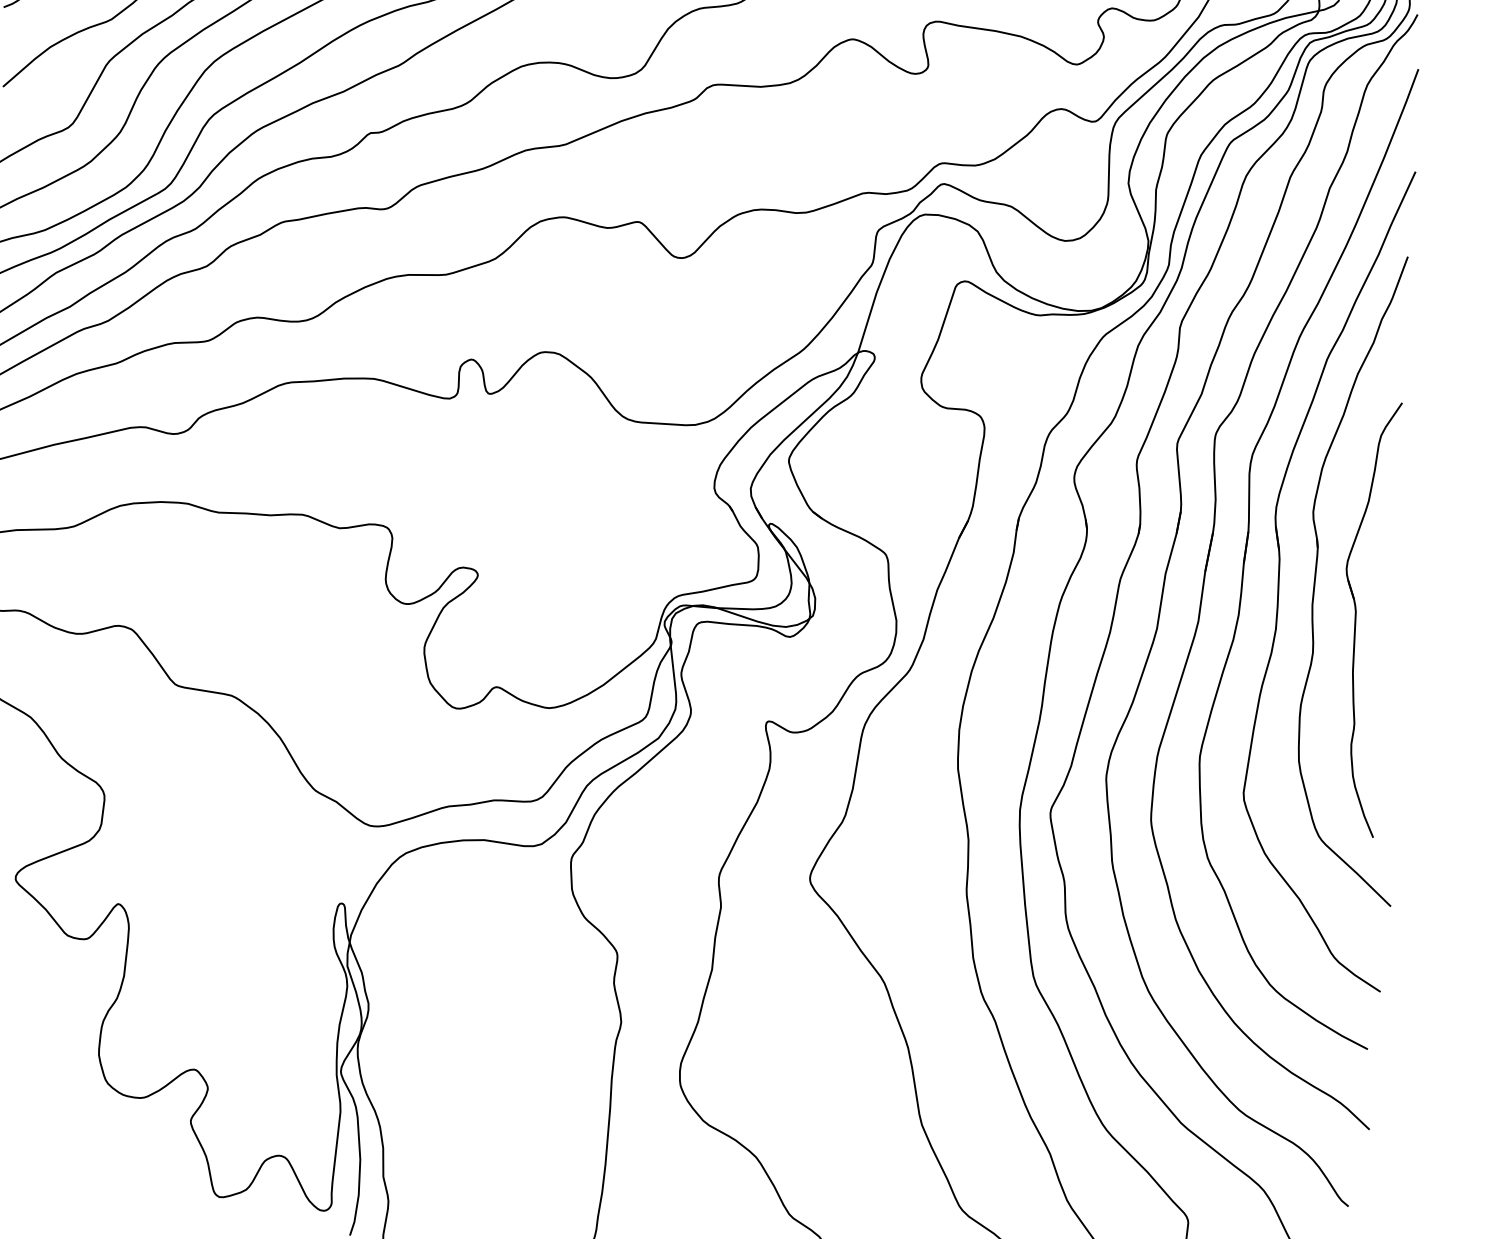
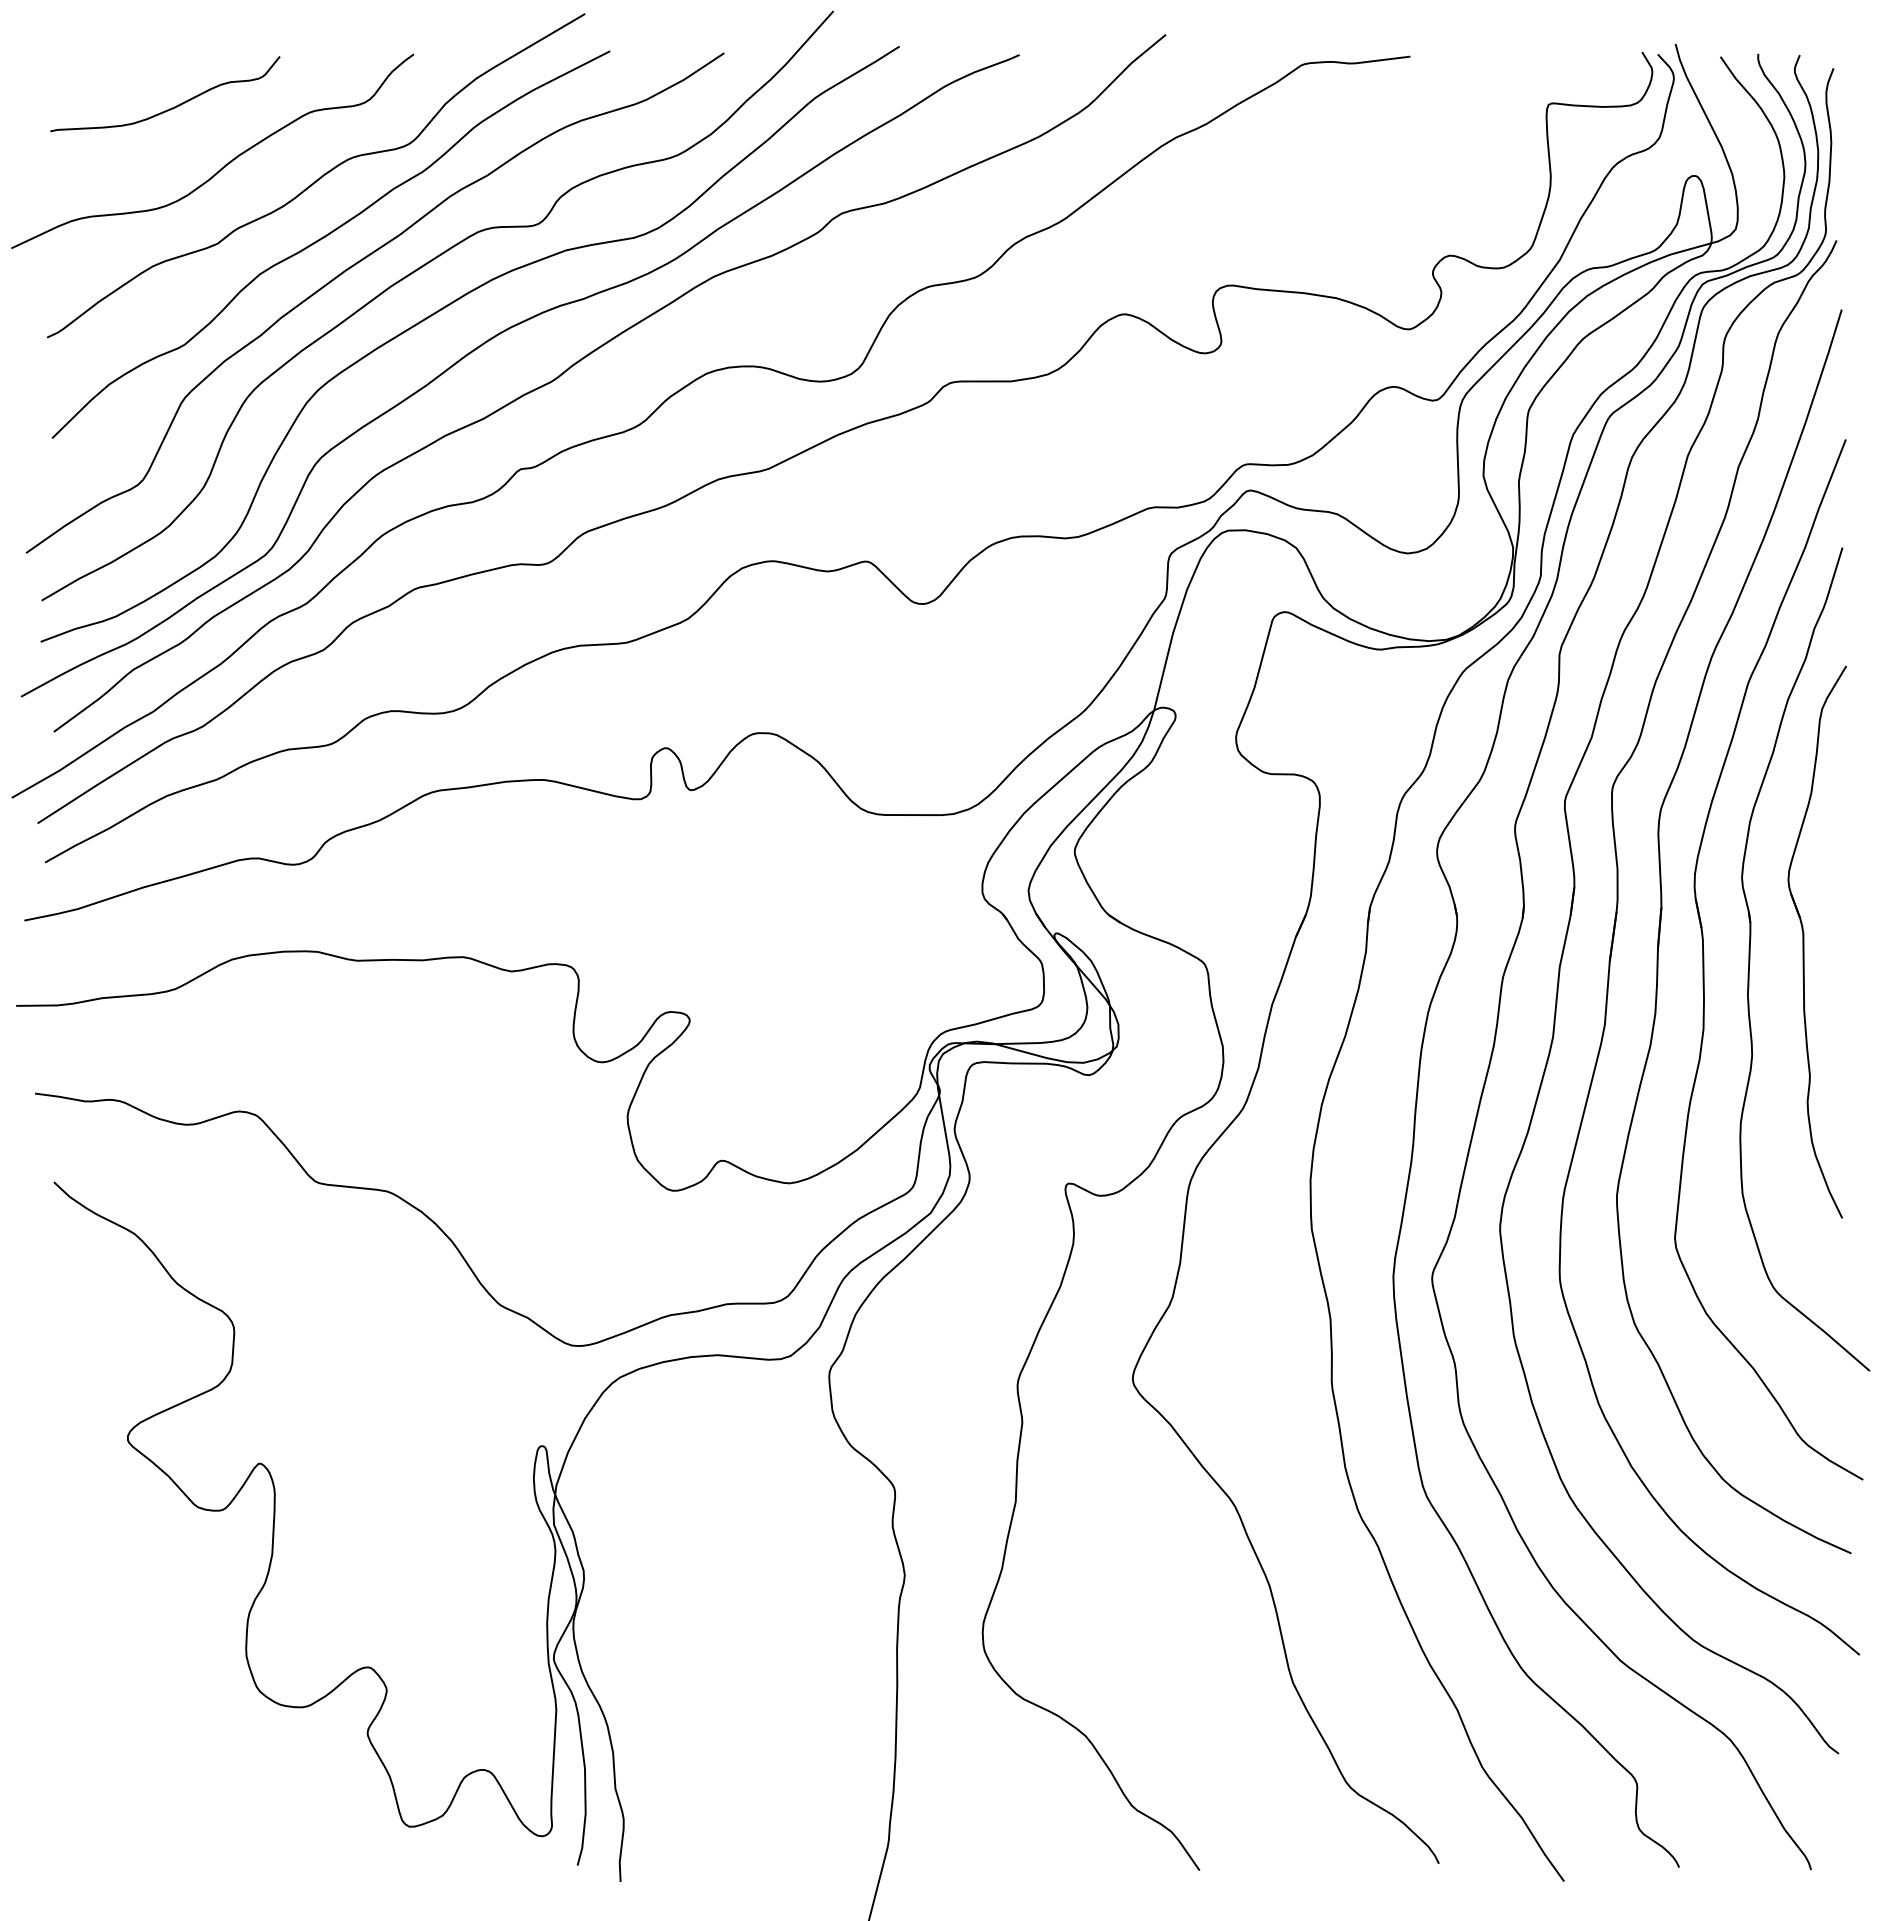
part: (1356, 617) -> (1804, 941), moved

